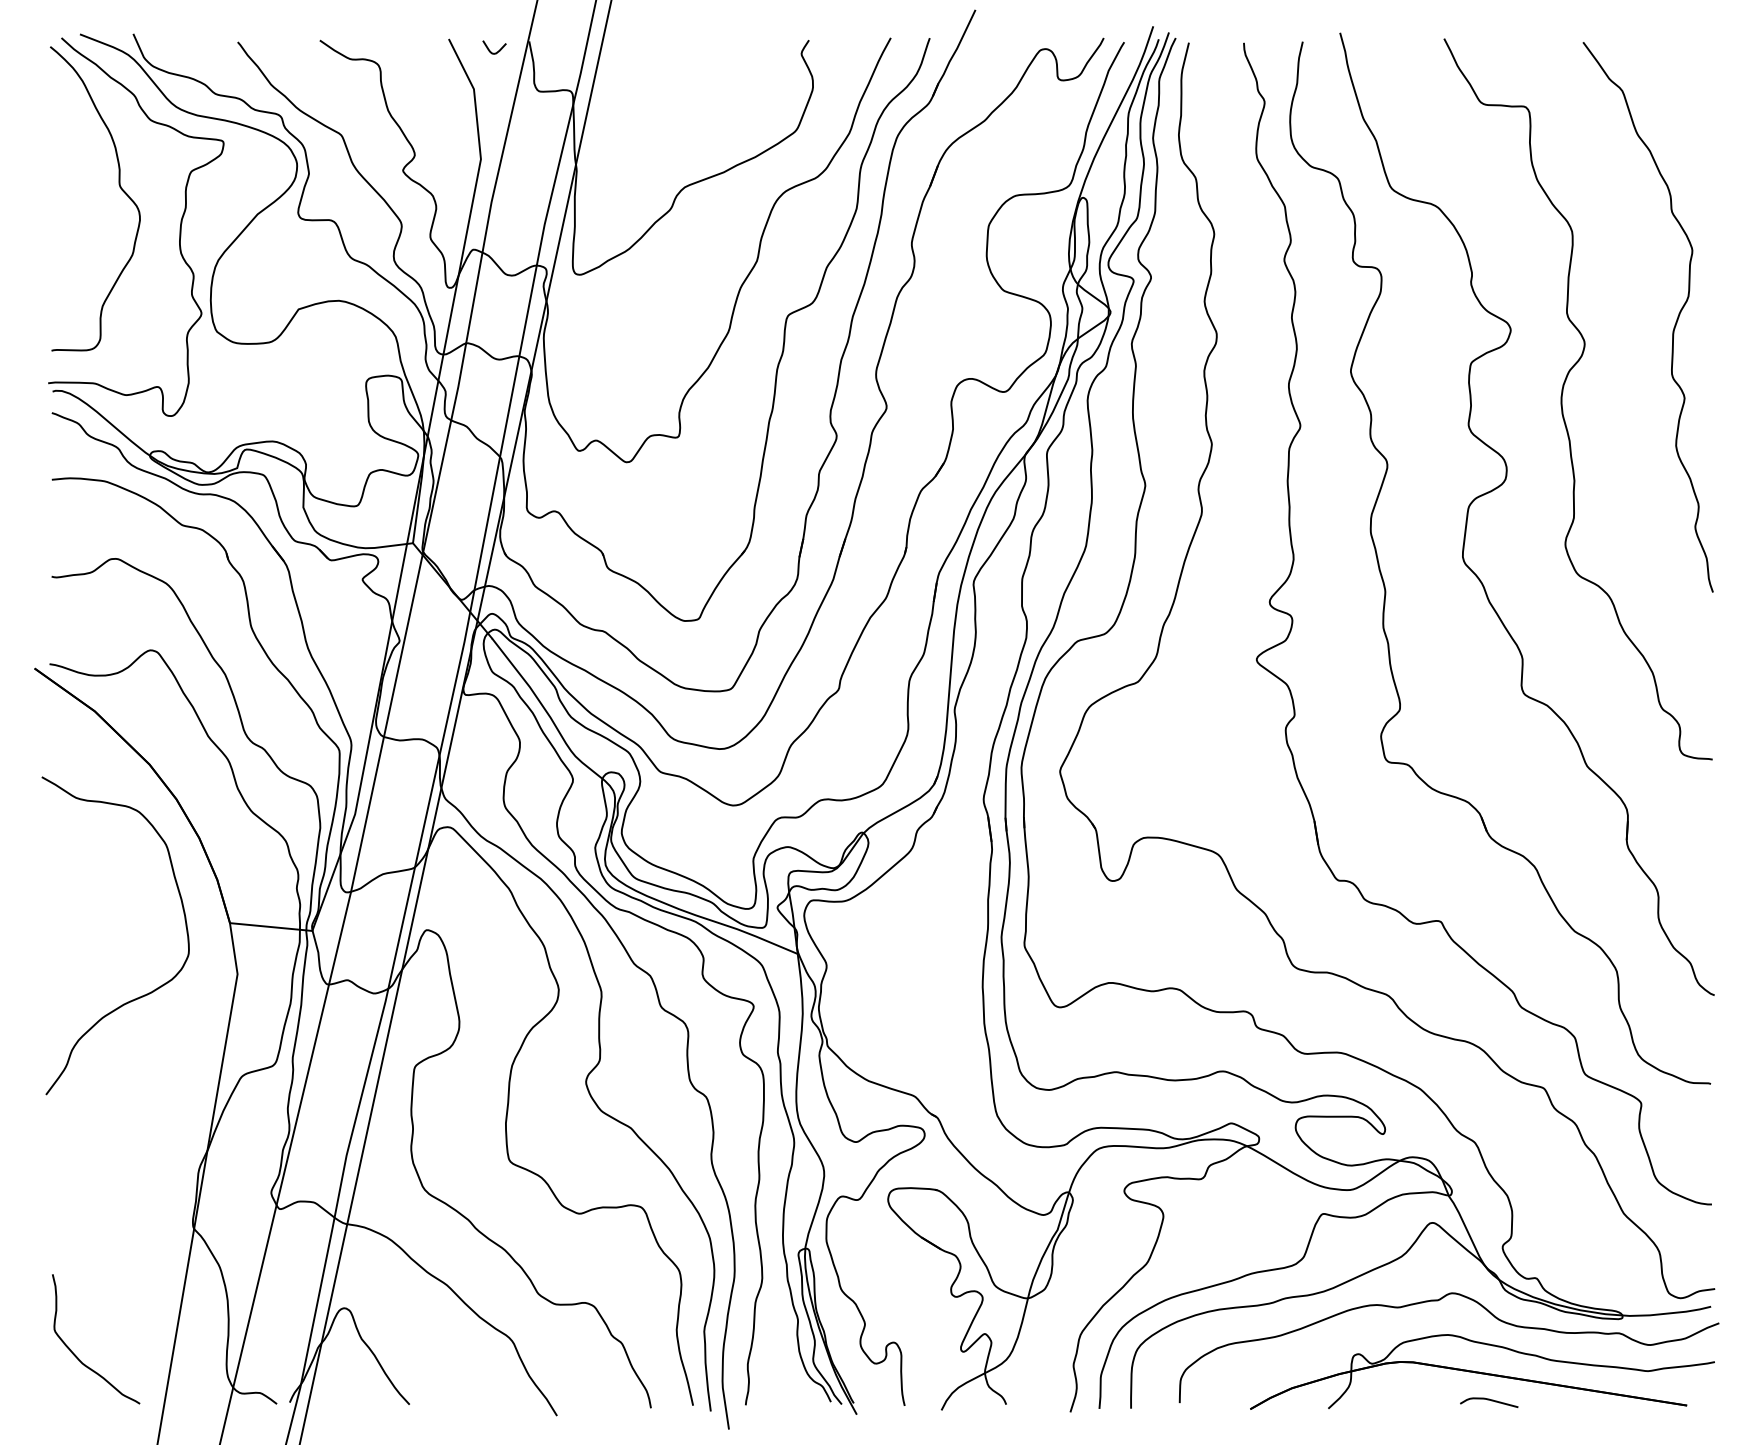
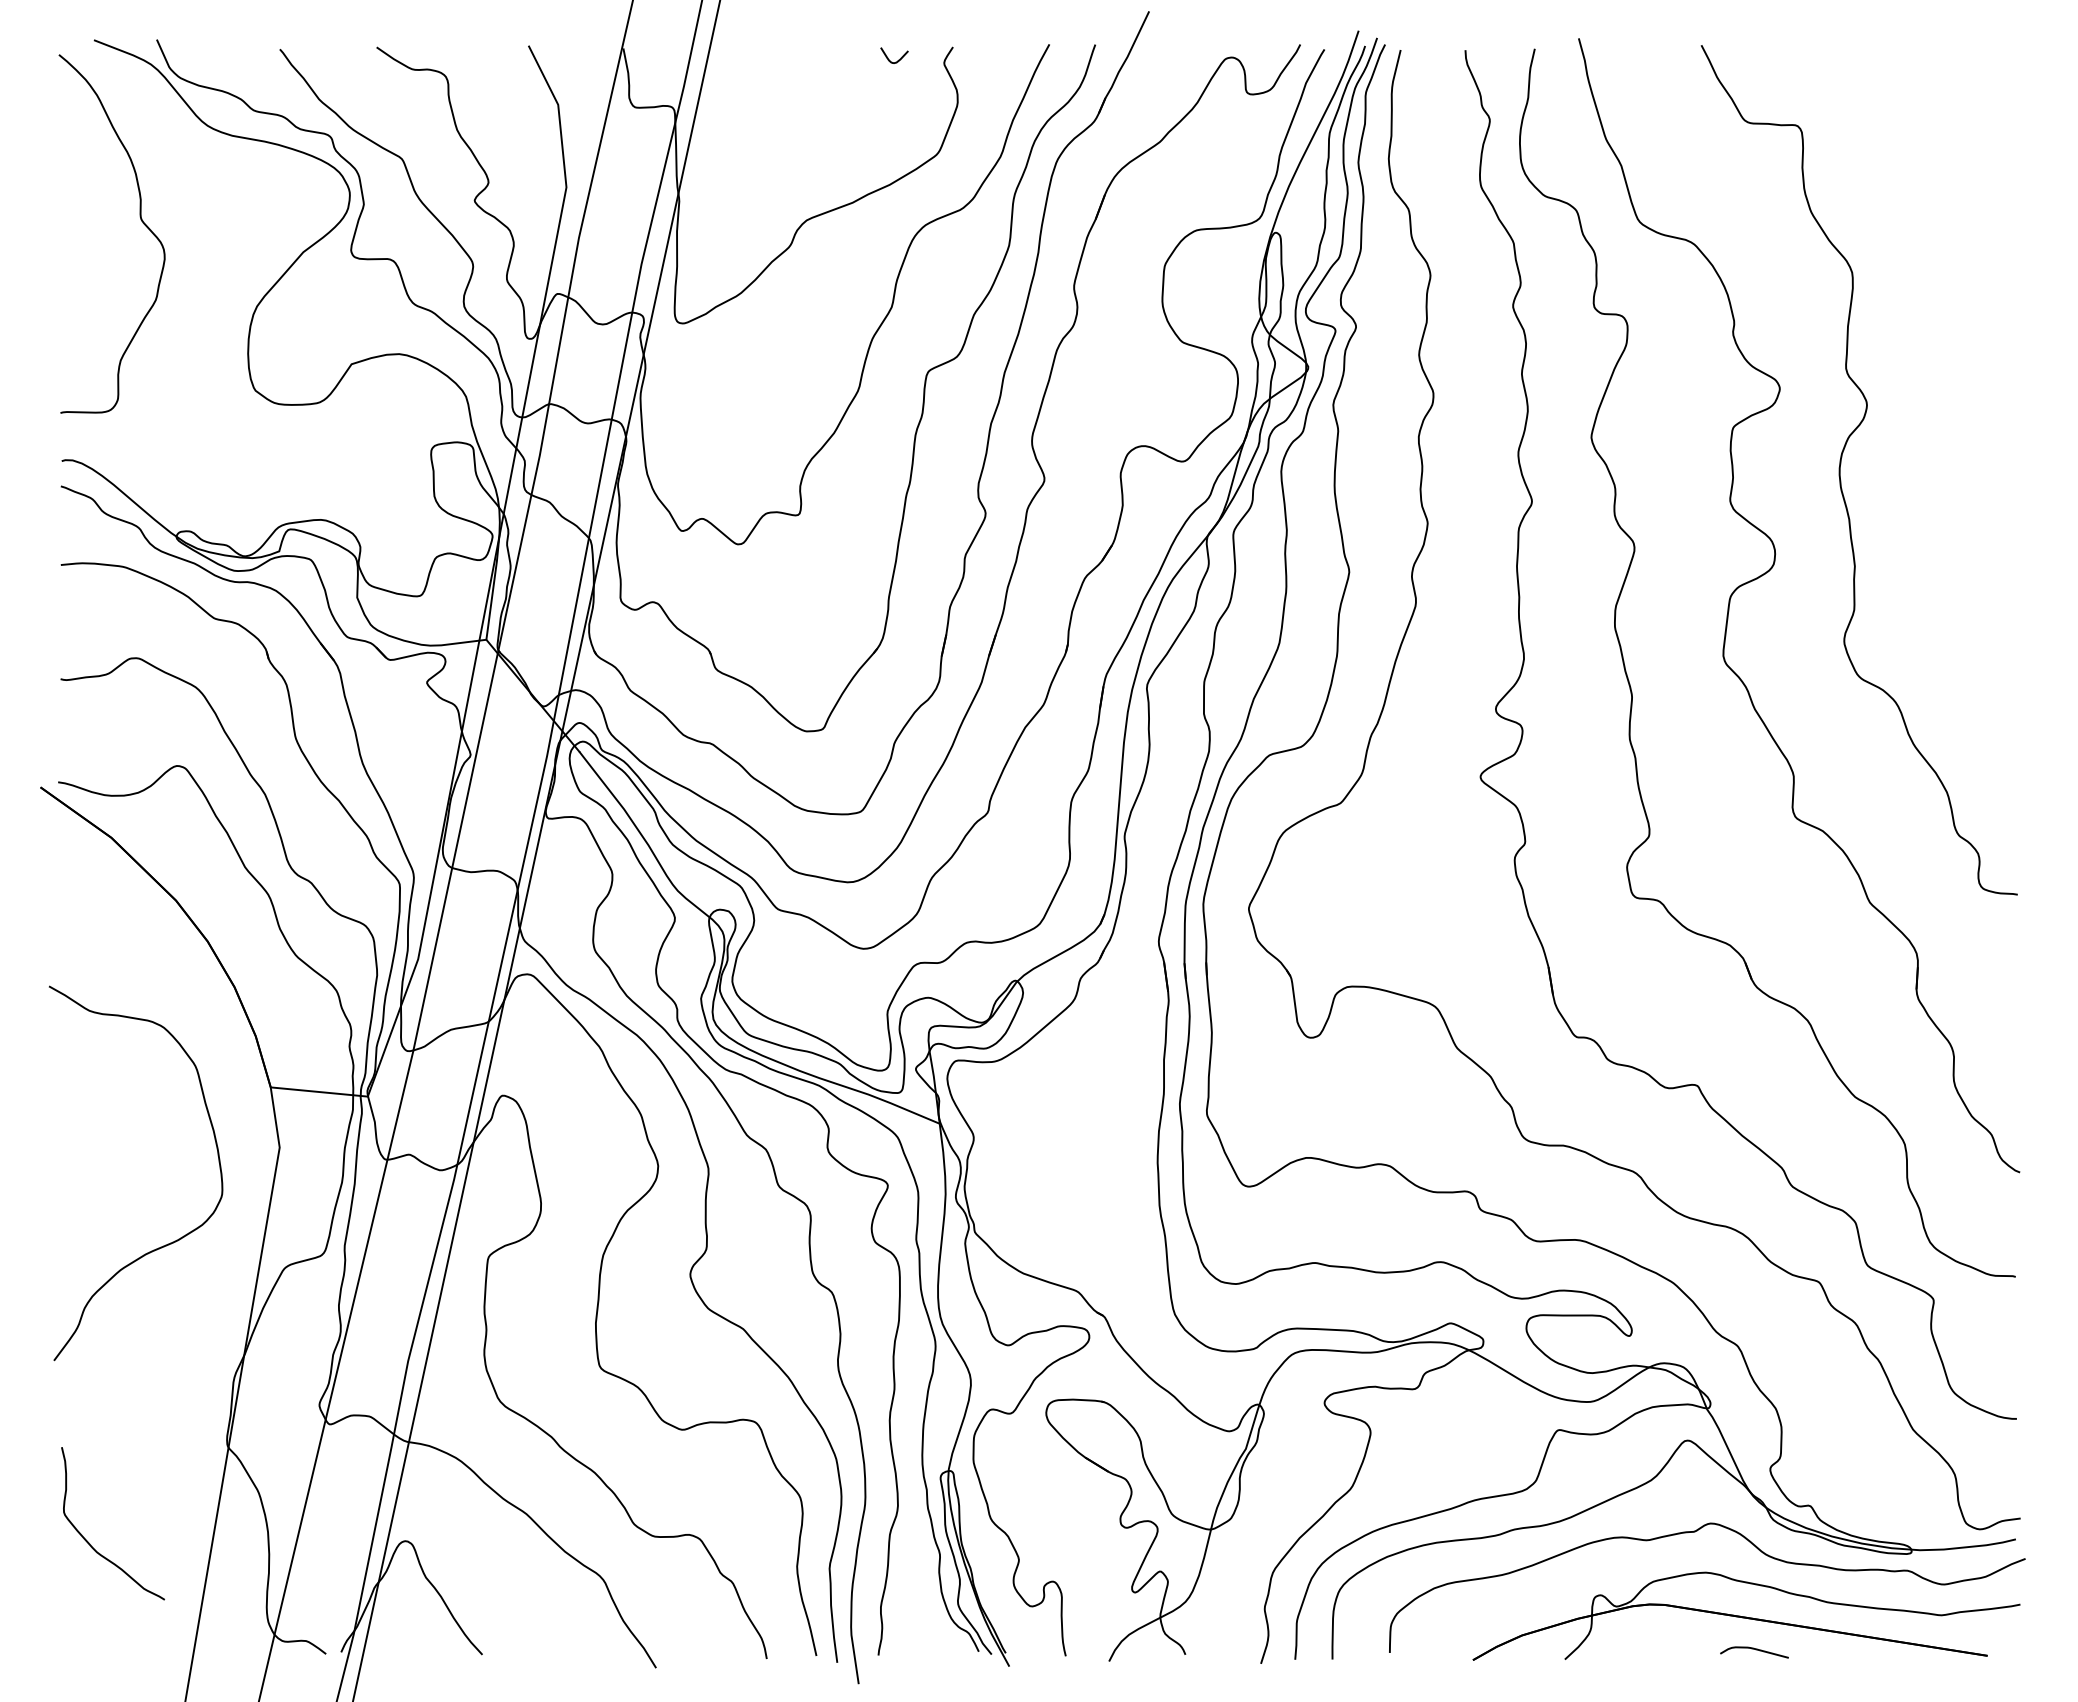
curve: (497, 50) -> (898, 59), moved
curve: (179, 228) -> (211, 268), removed
curve: (1674, 325) -> (1972, 383), removed
curve: (140, 996) -> (165, 1244), moved
curve: (77, 1356) -> (90, 1543), moved

